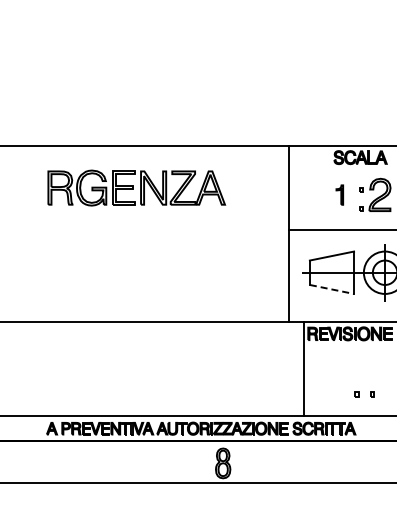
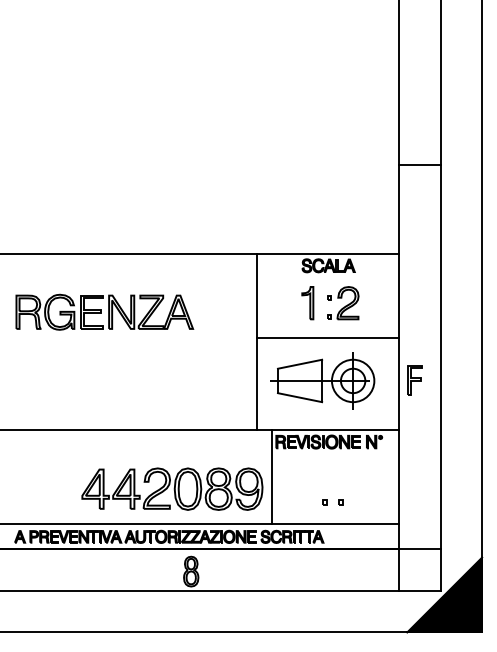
part: (136, 187) -> (104, 311), moved
part: (339, 195) -> (307, 303), size x1.67
line: (332, 289) -> (300, 397), dashed -> solid
part: (204, 380) -> (172, 488), added

